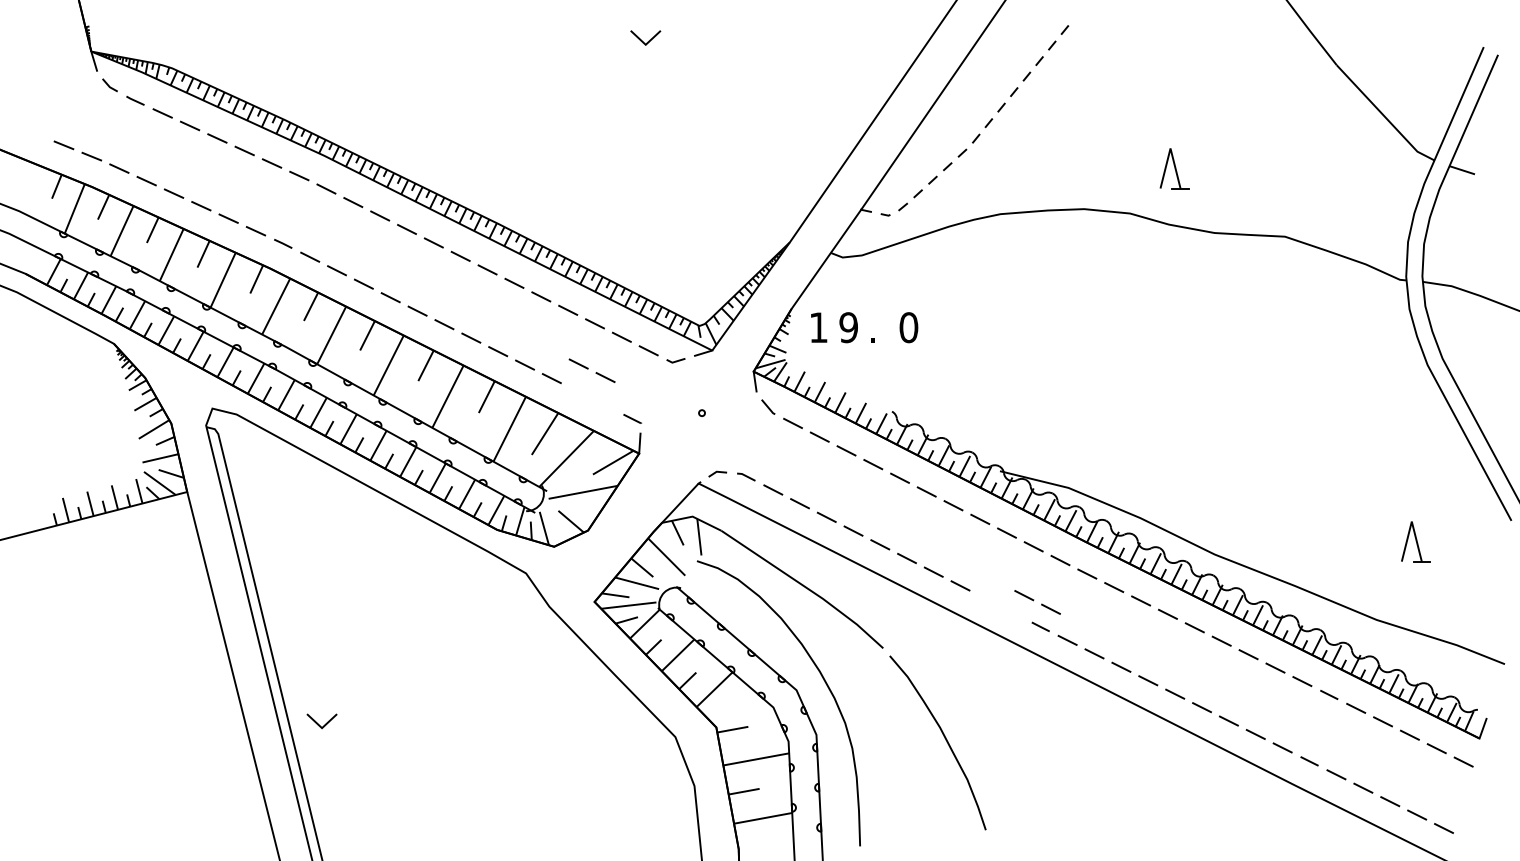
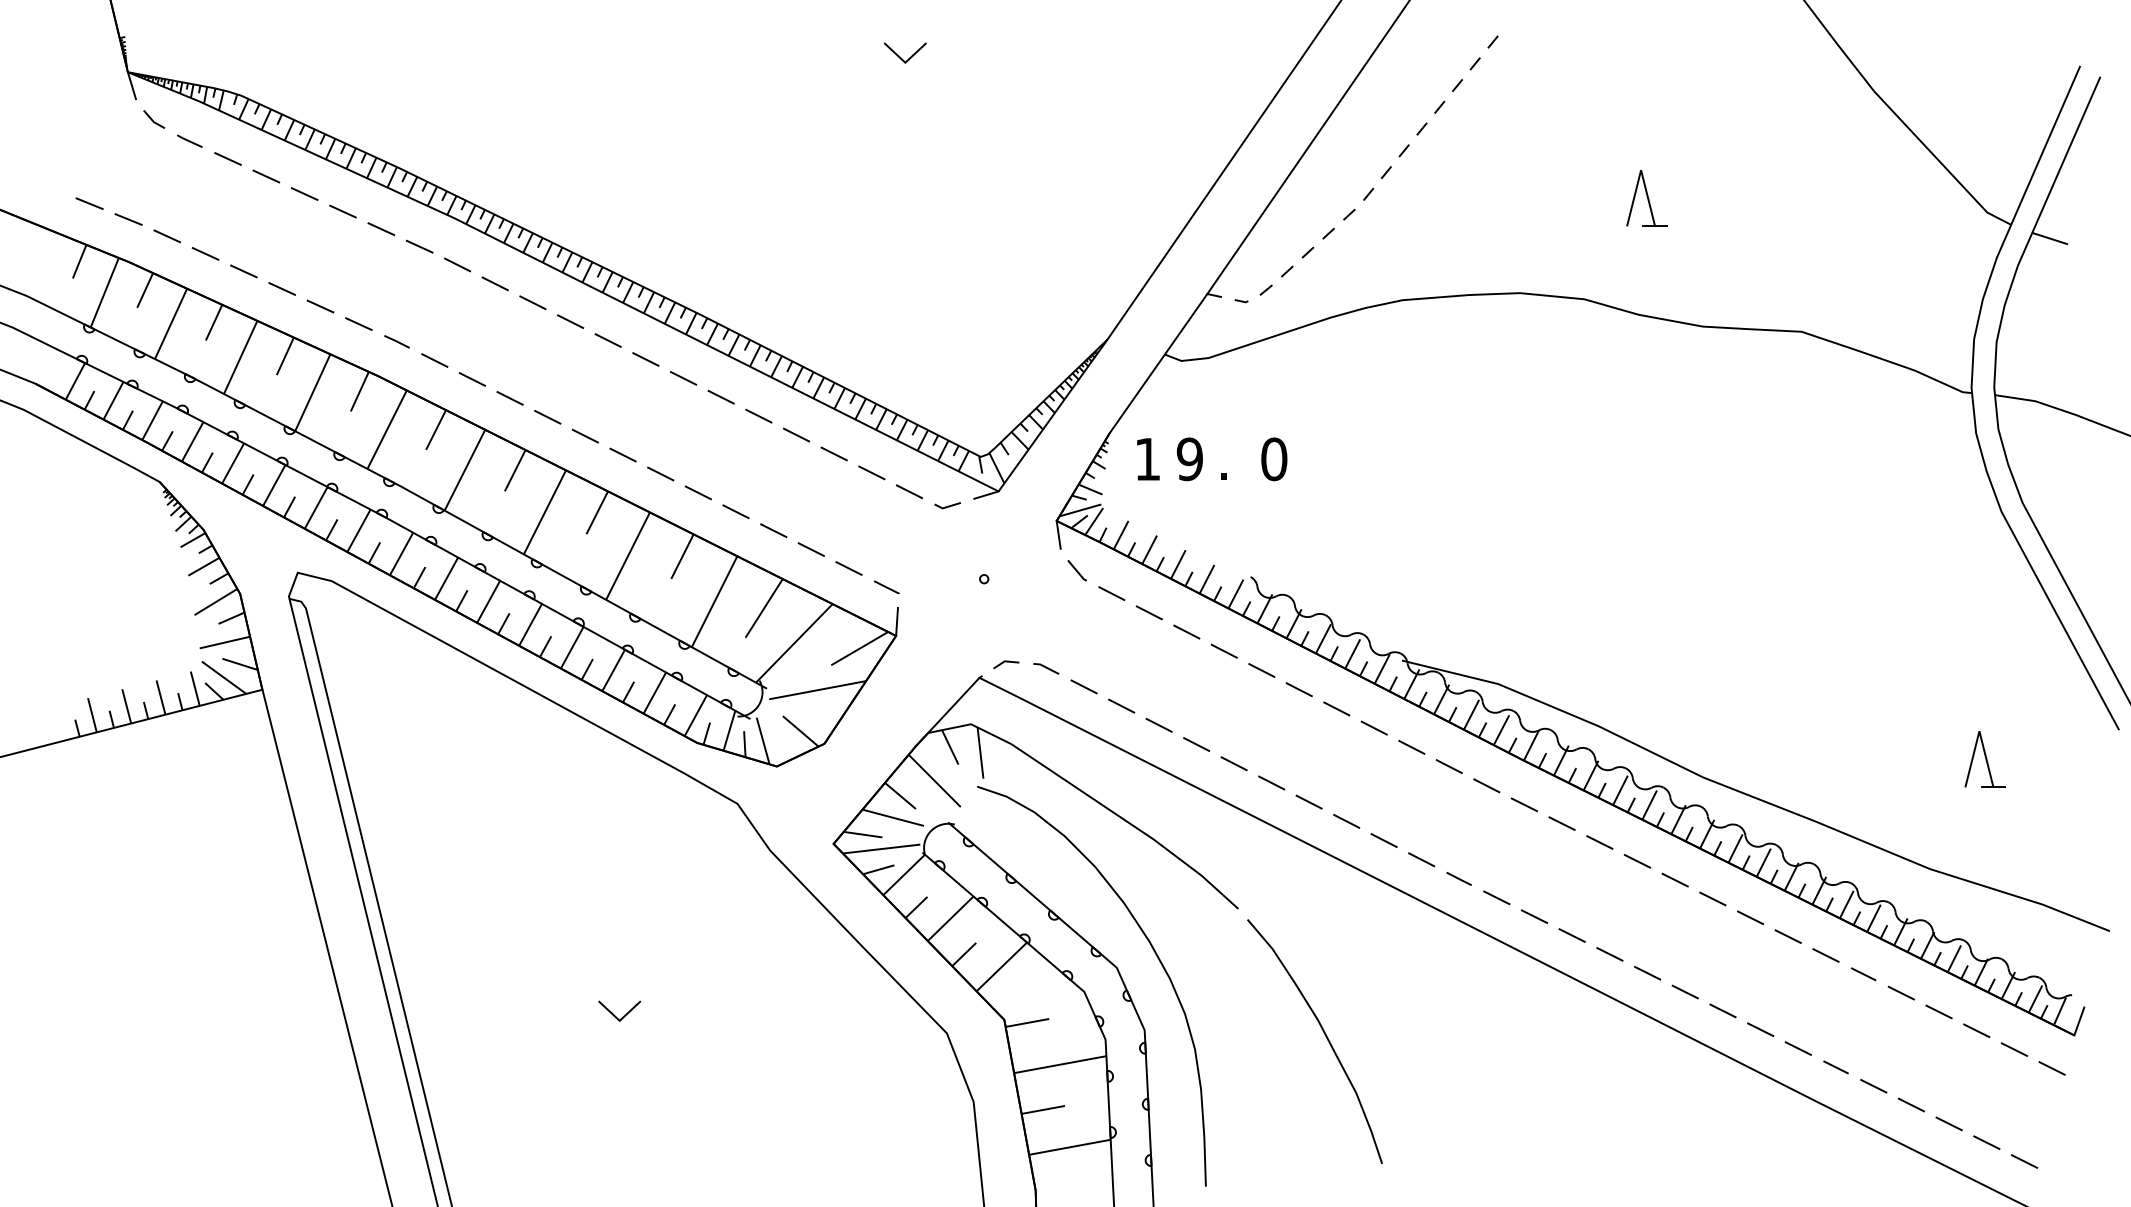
part: (1174, 168) -> (1646, 198), moved
line: (588, 369) -> (825, 557), moved
line: (1034, 600) -> (1398, 847), moved
line: (318, 723) -> (614, 1014), moved

